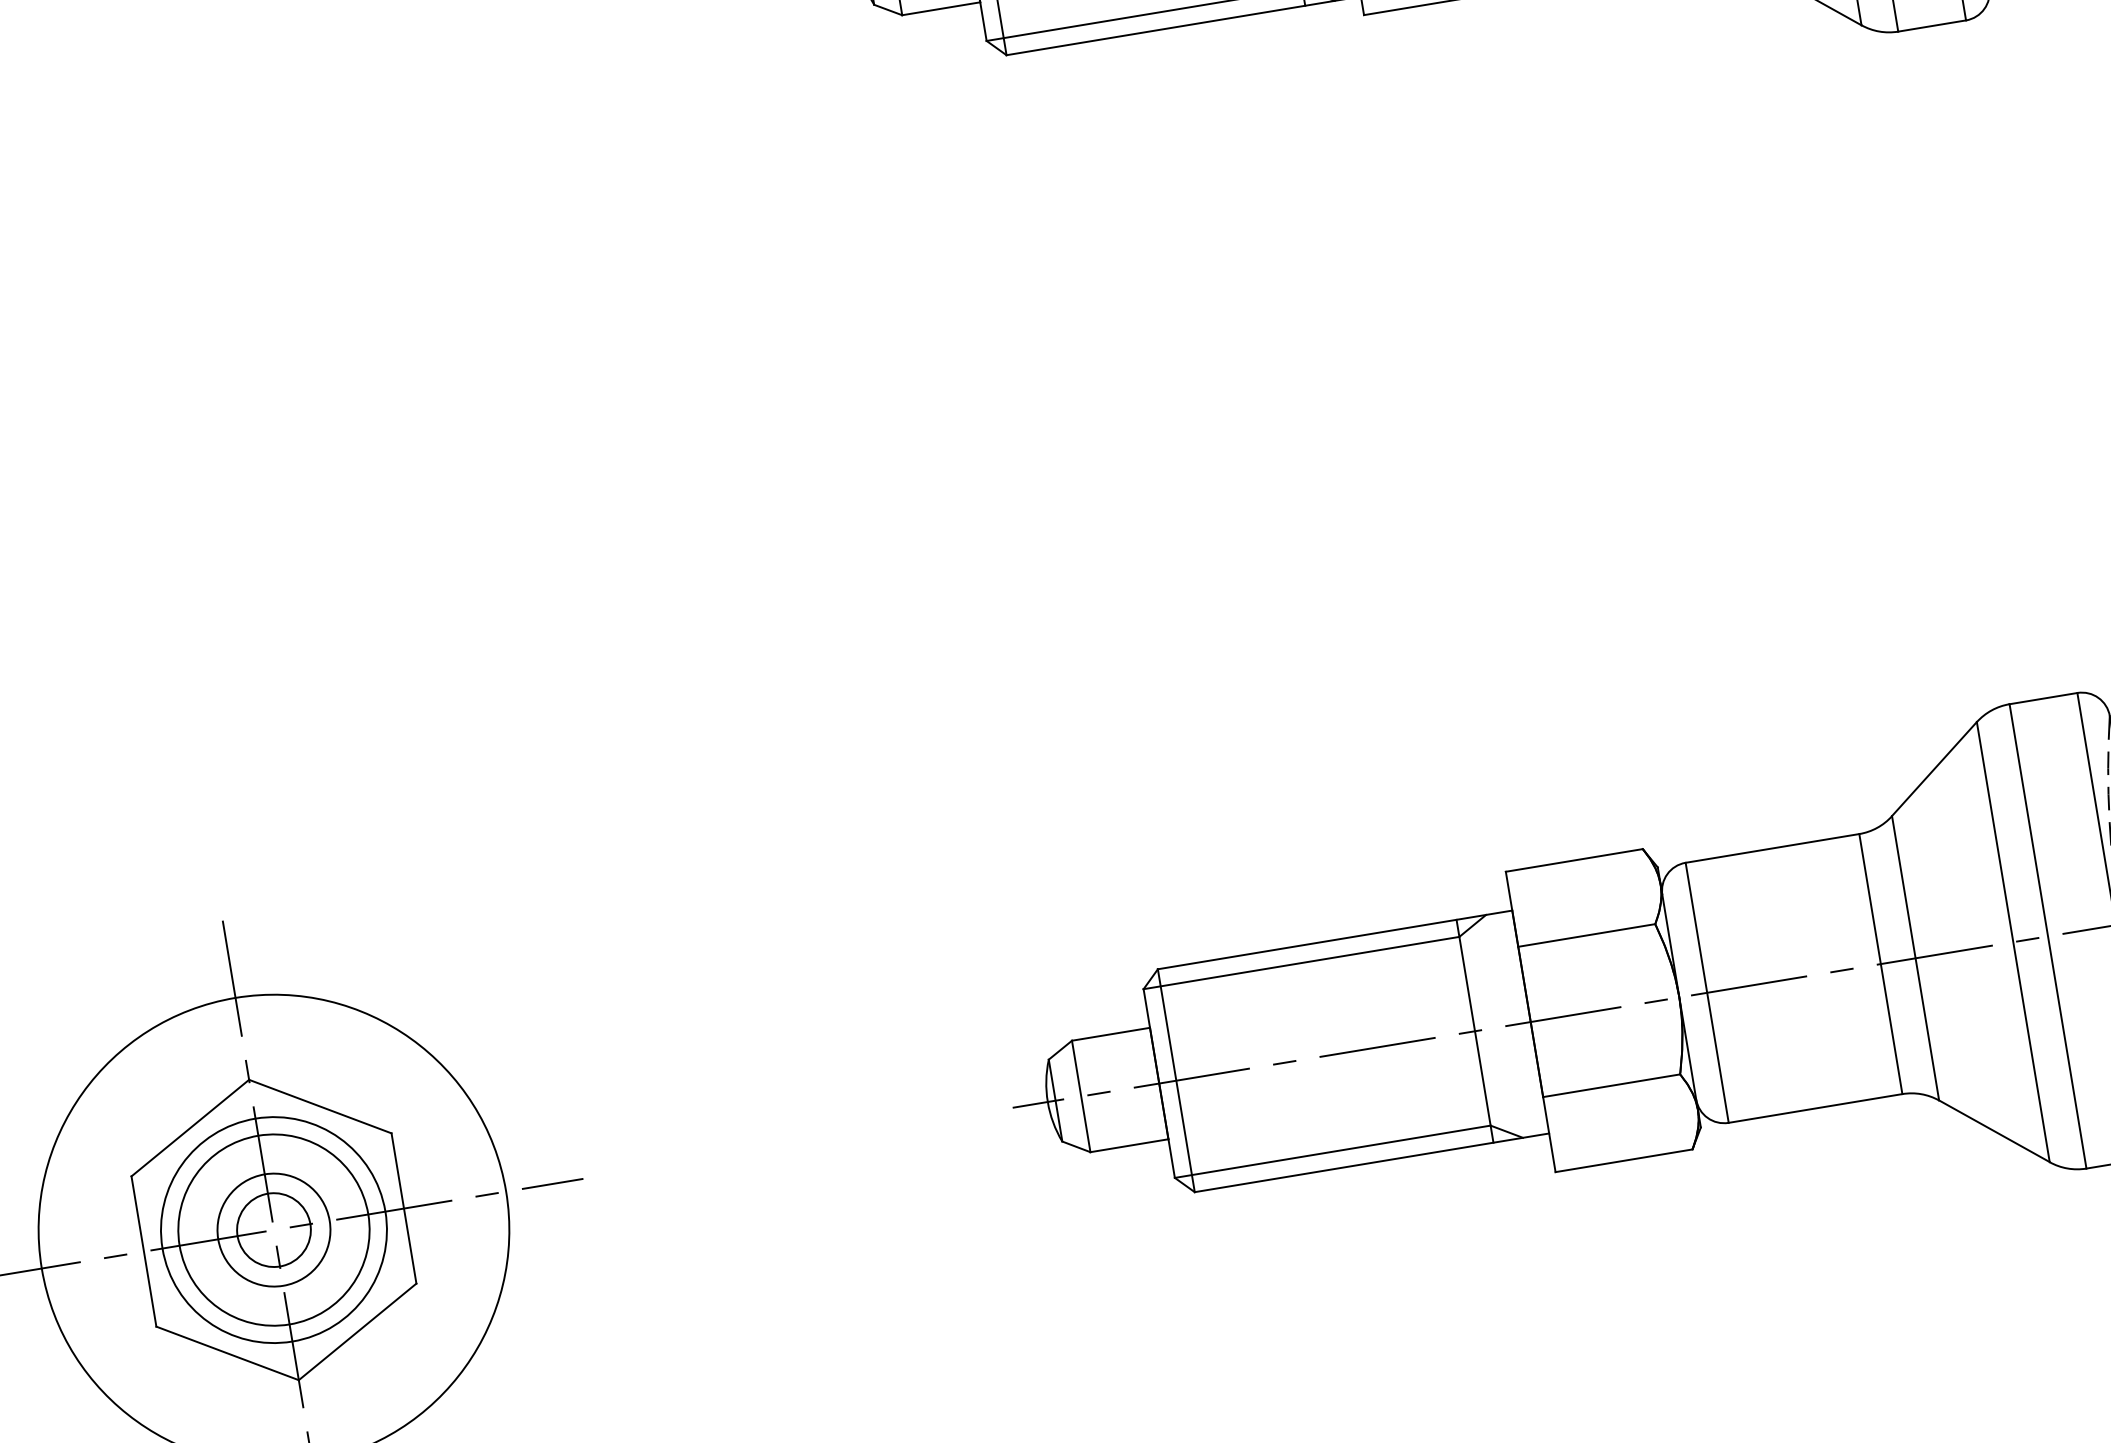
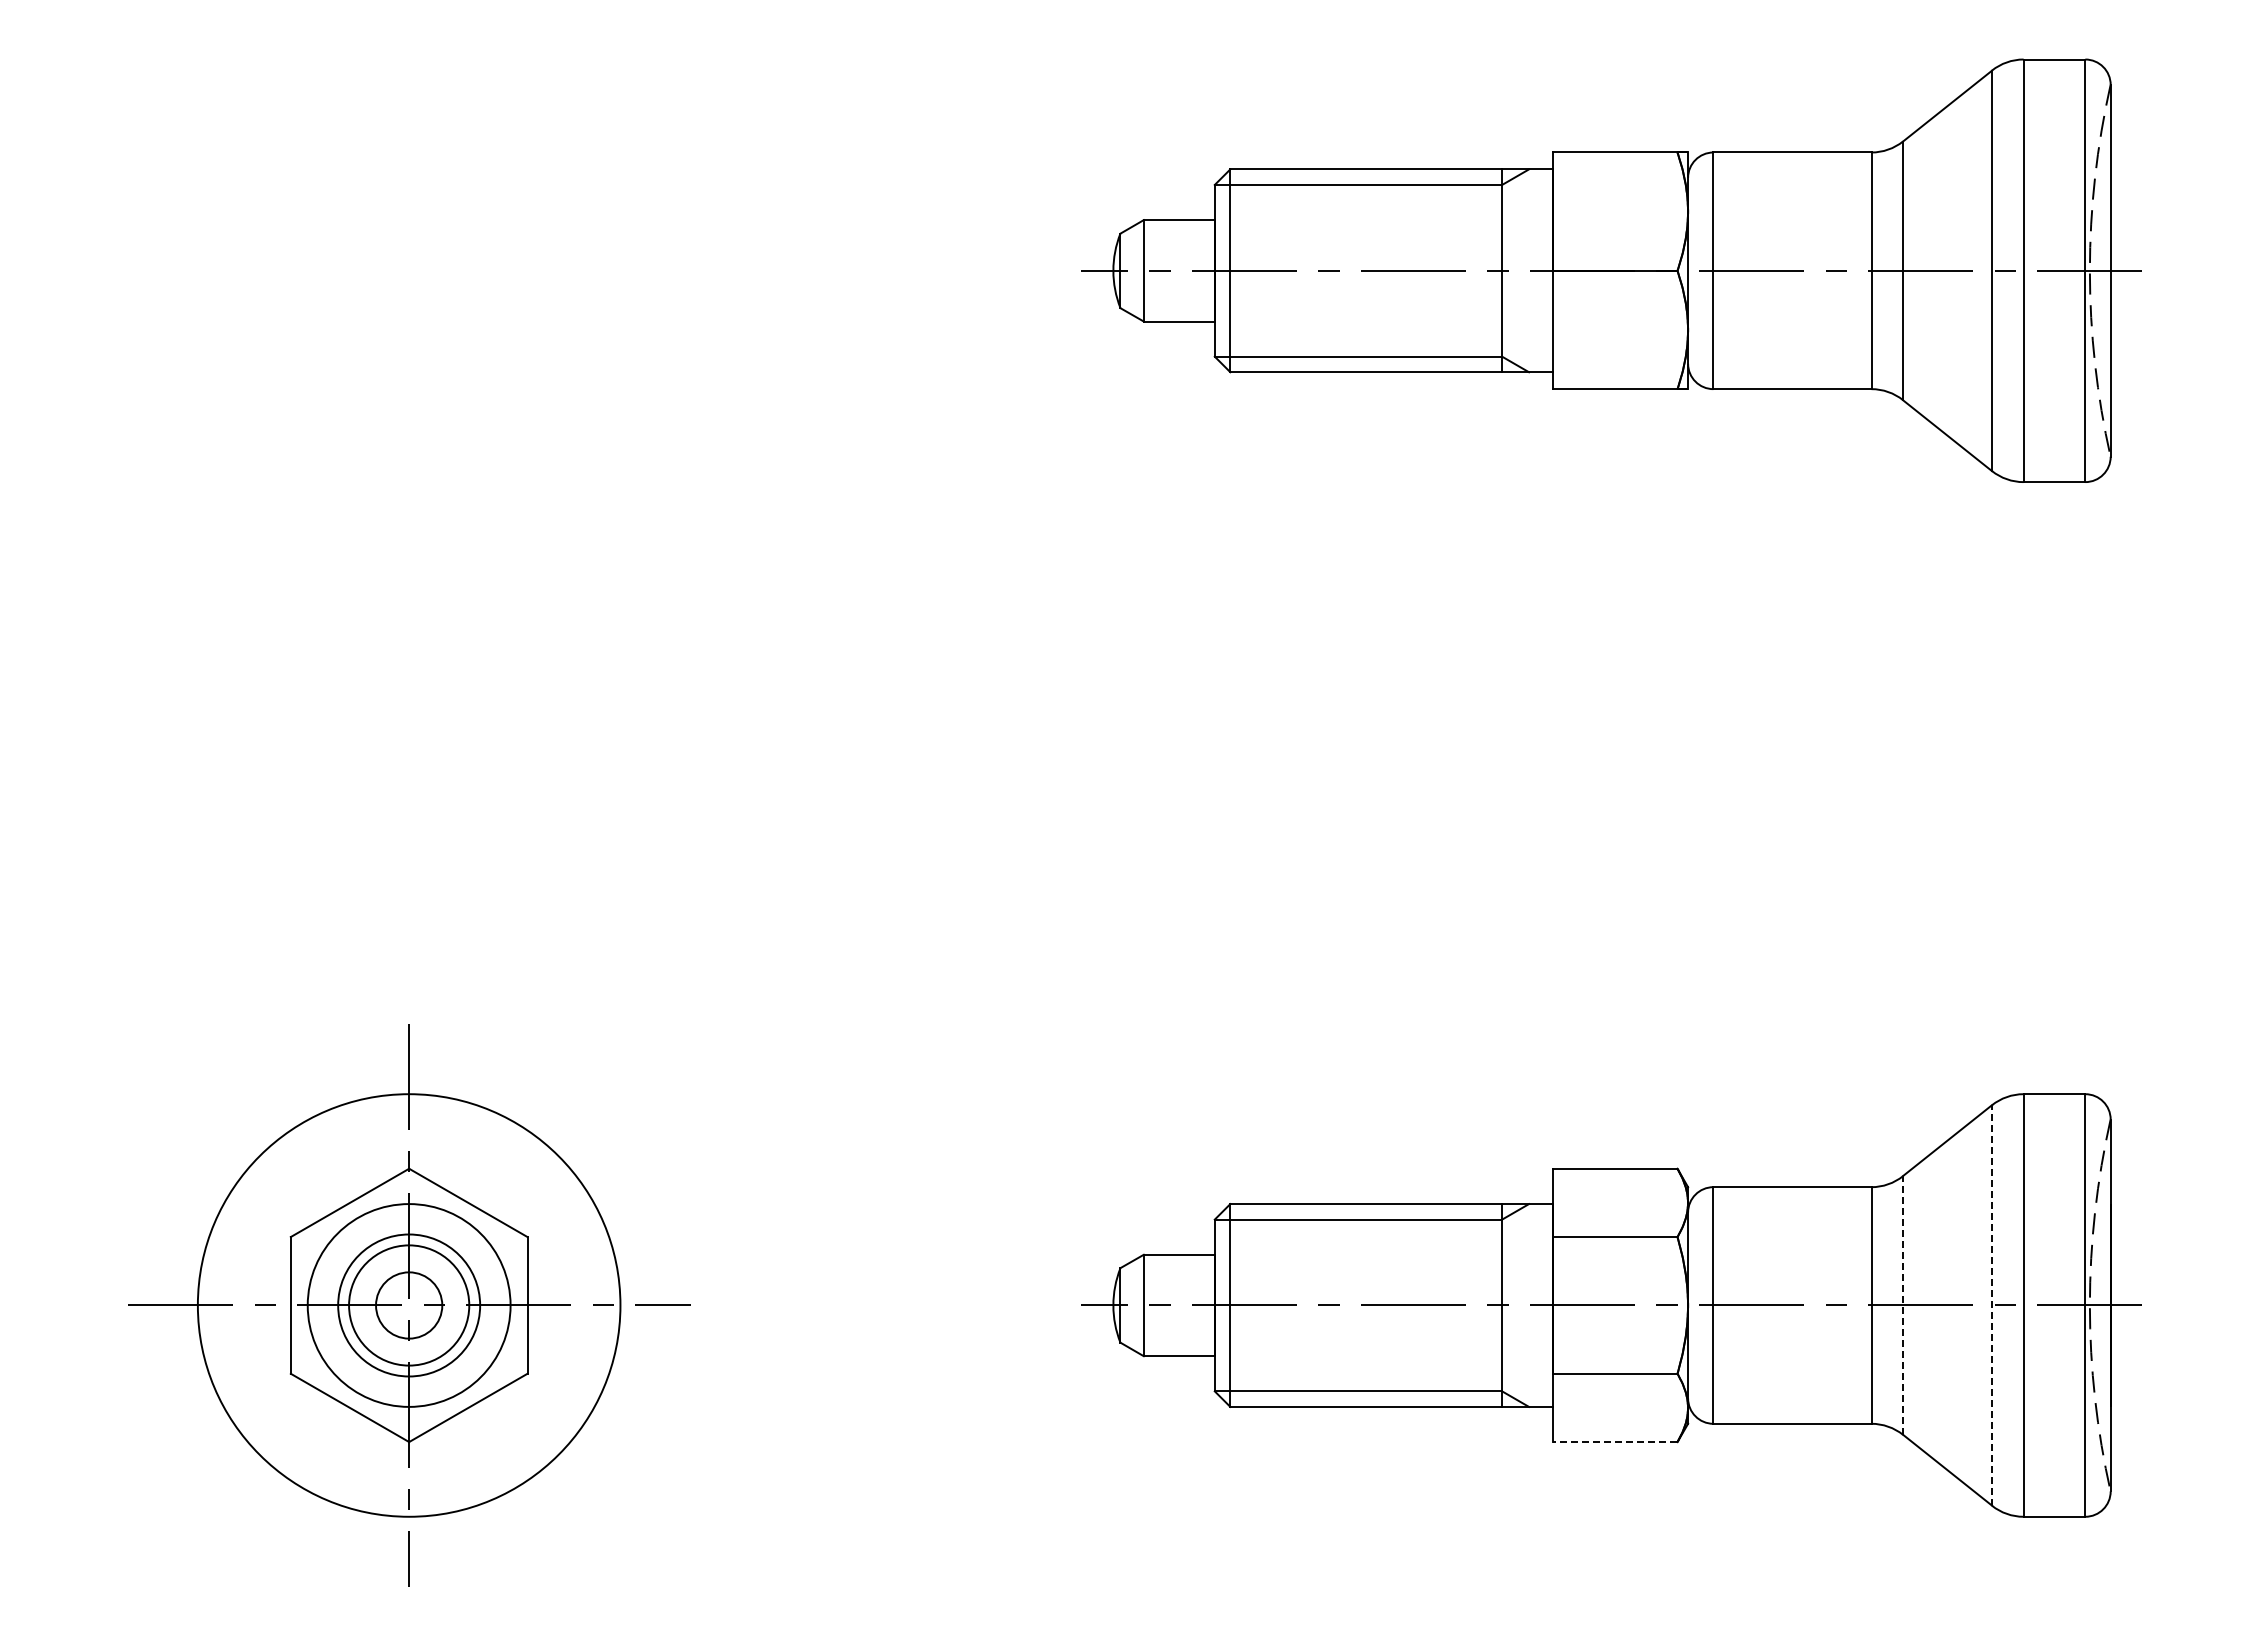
line: (2013, 940) -> (1992, 1304), solid -> dashed
line: (1915, 957) -> (1903, 1304), solid -> dashed
line: (1623, 1161) -> (1614, 1442), solid -> dashed
circle: (273, 1230) -> (408, 1305), size x1.4
circle: (274, 1230) -> (409, 1305), size x0.7

